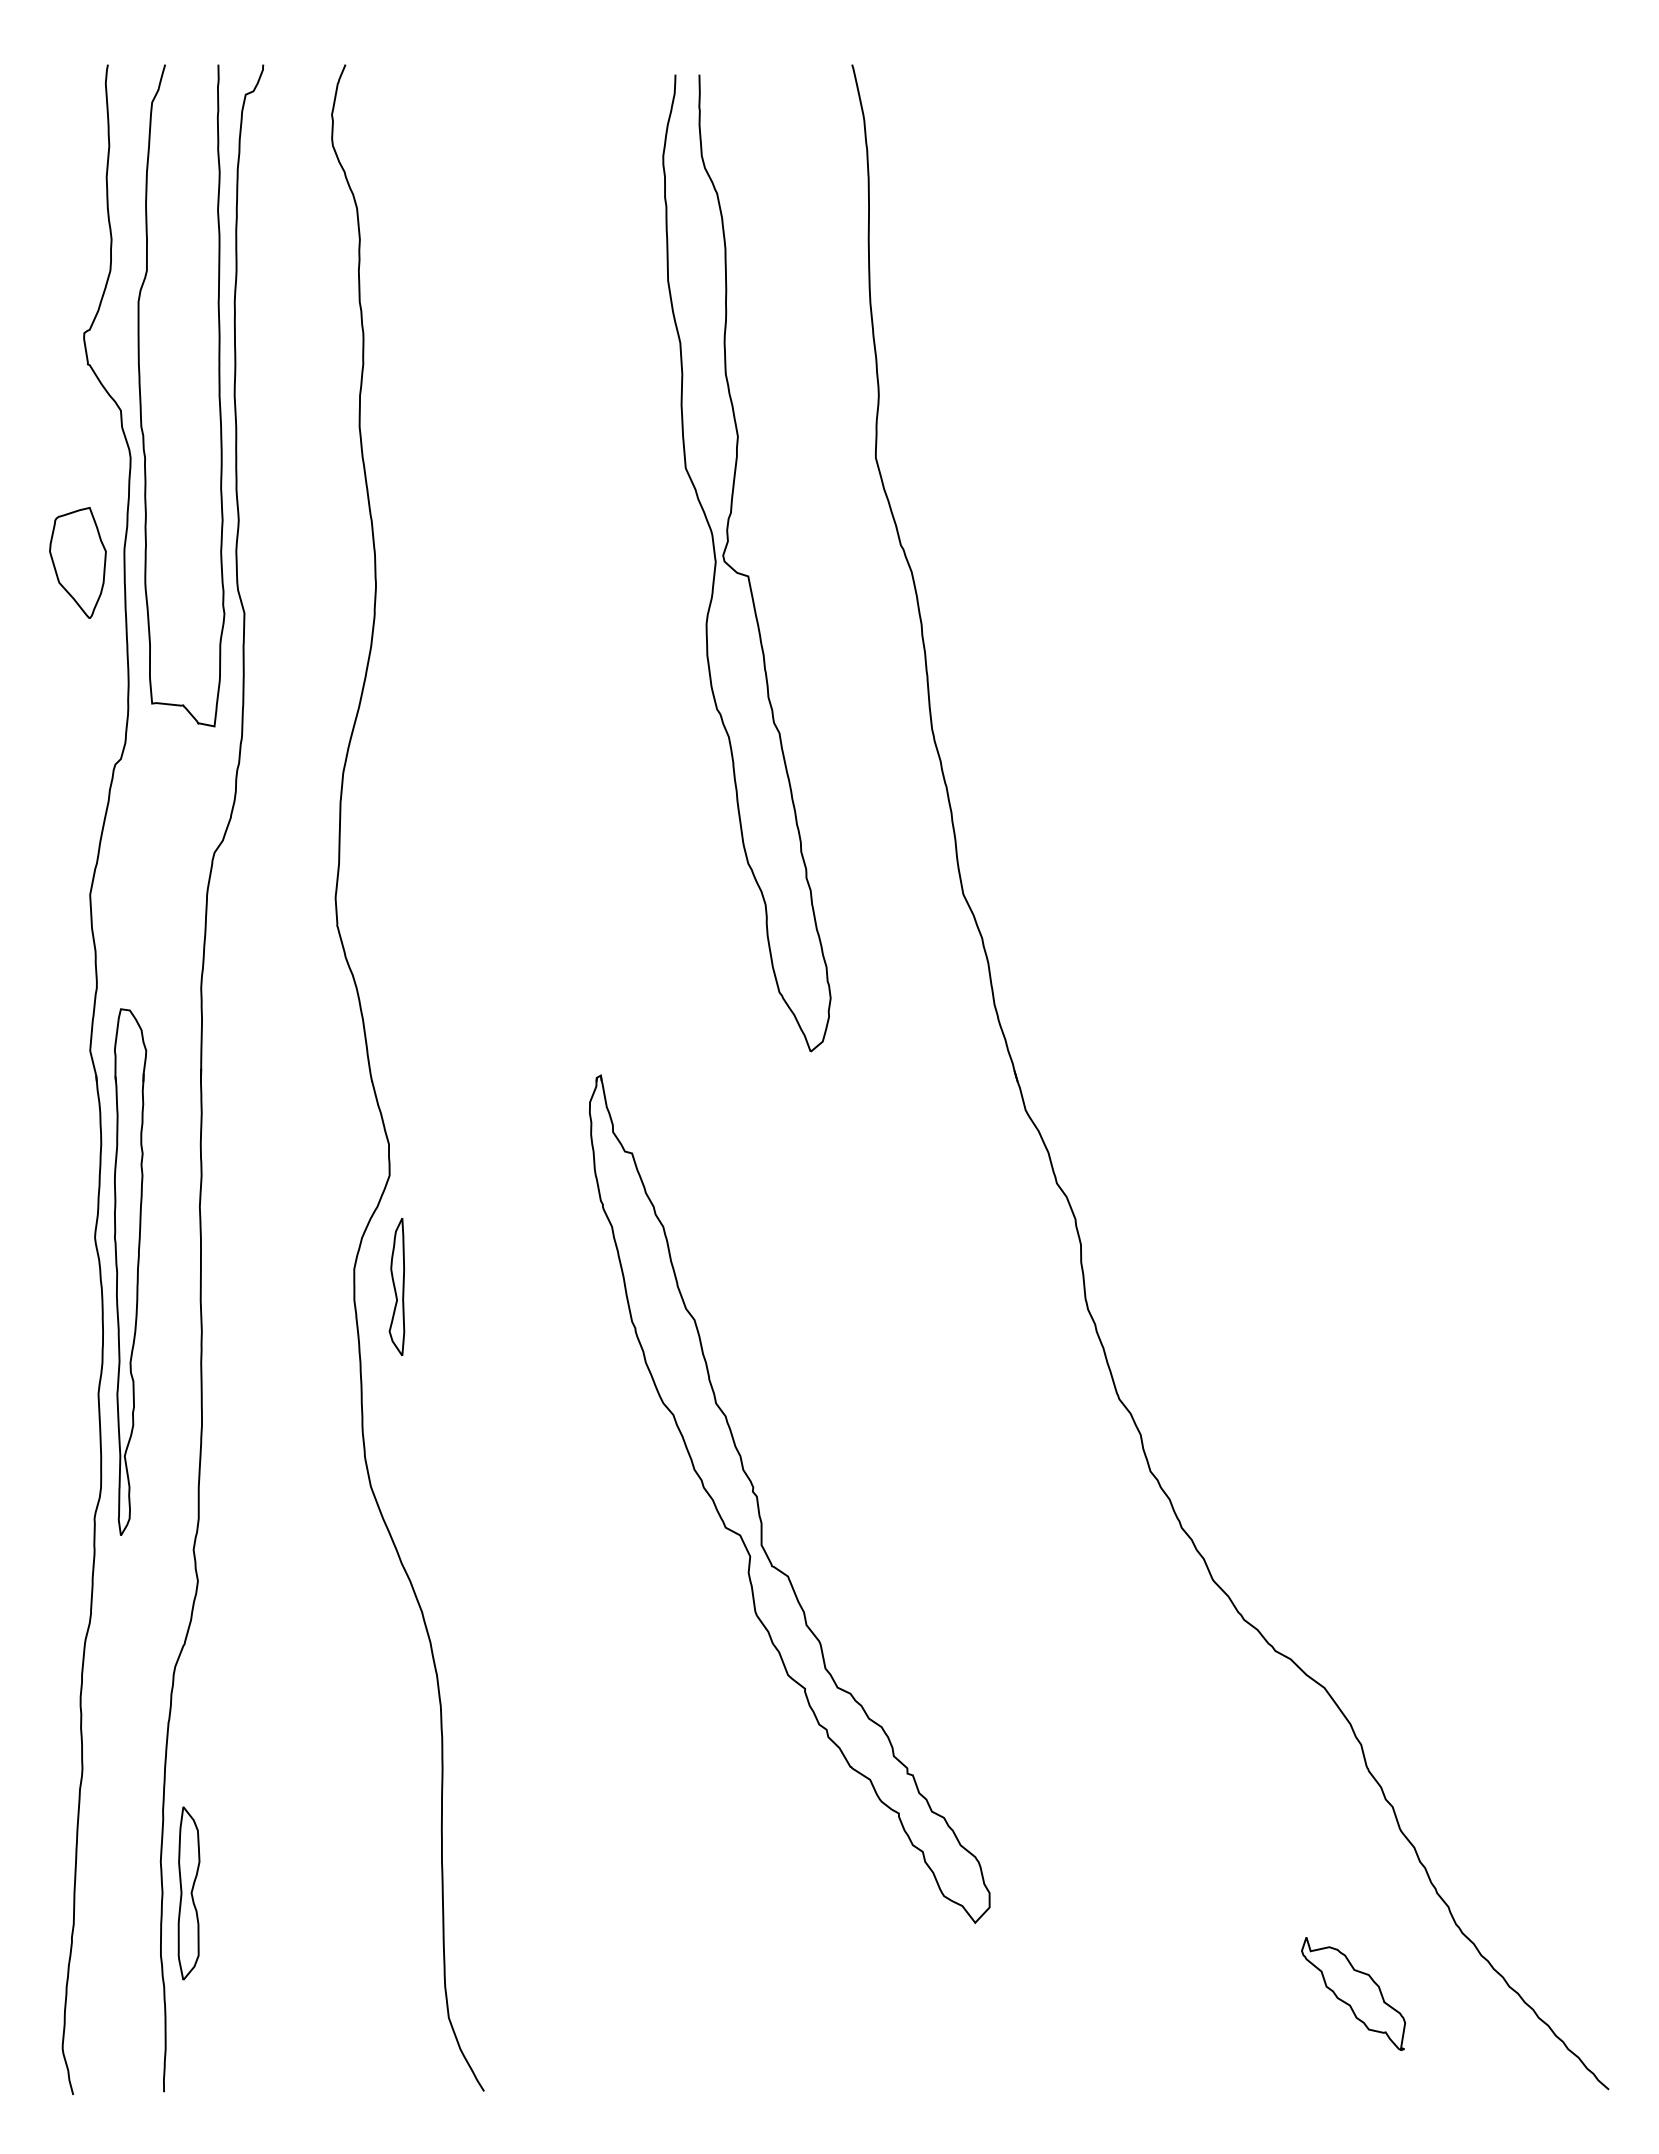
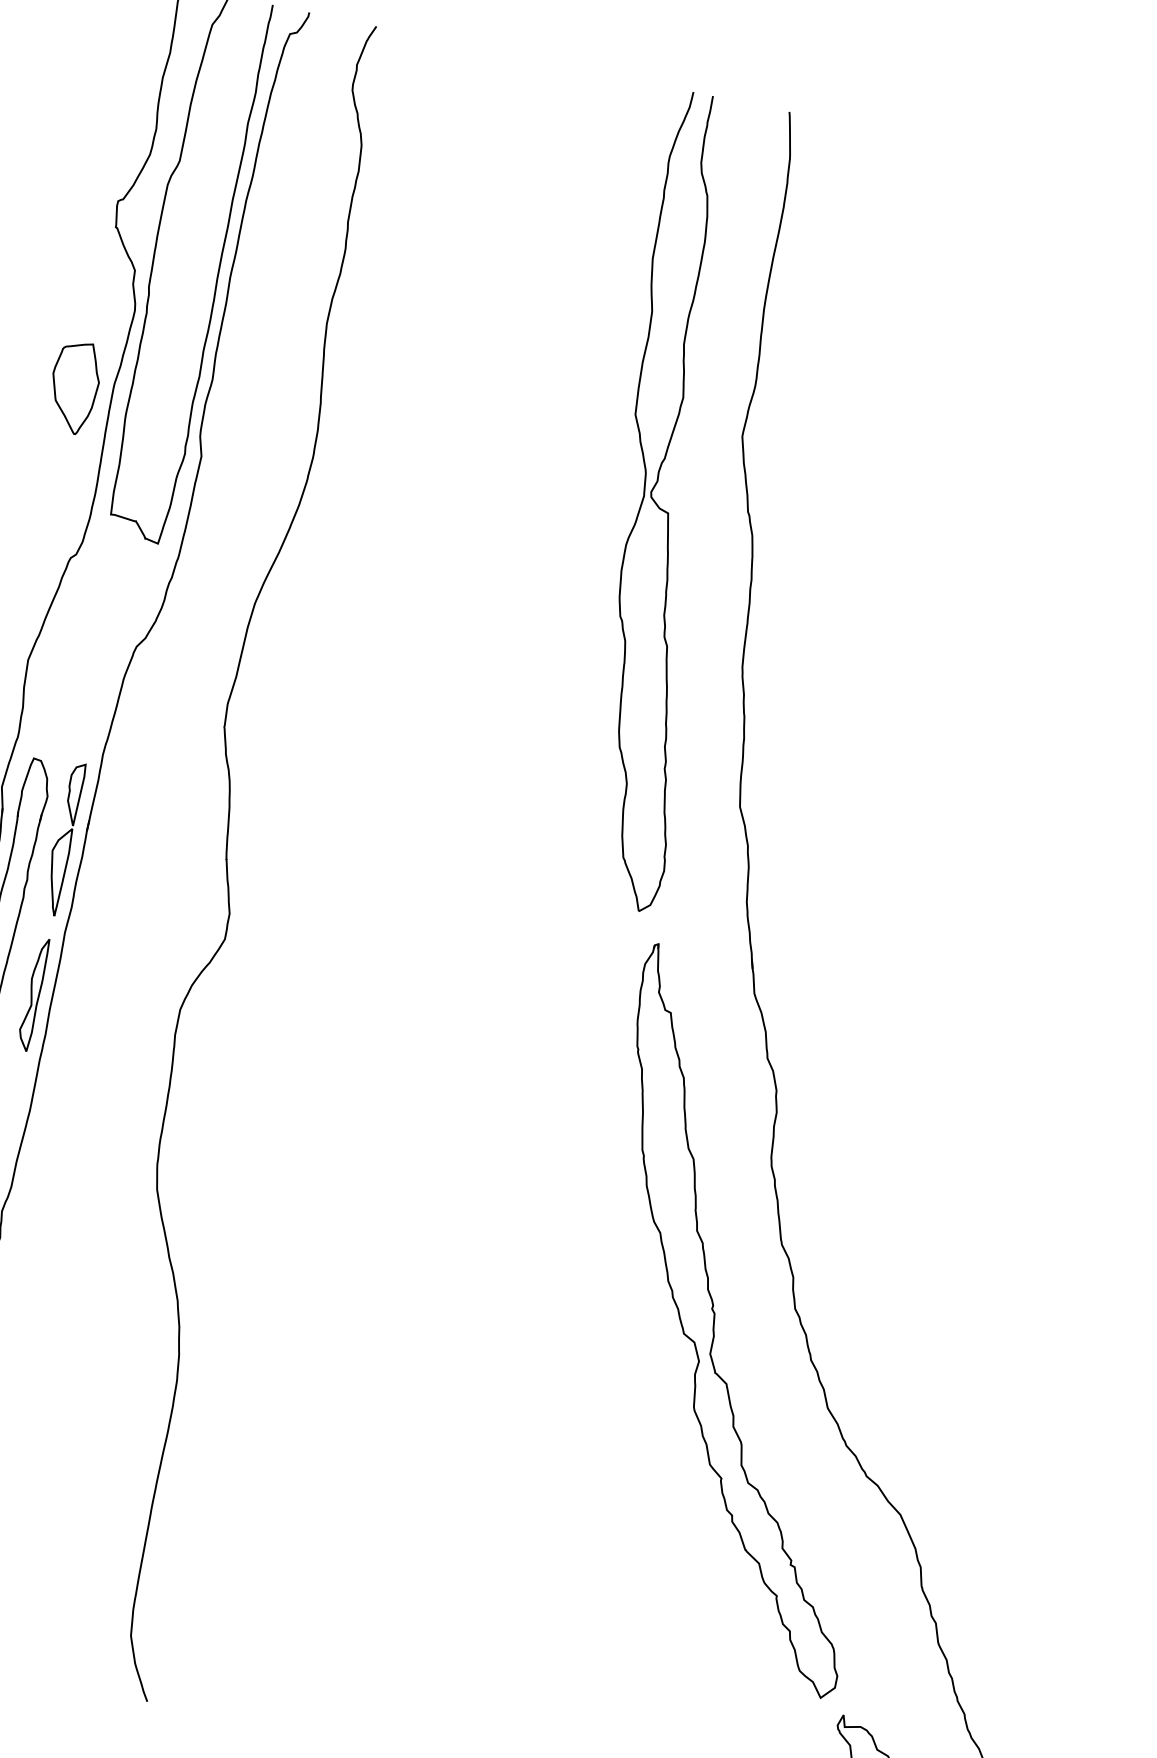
part: (743, 573) -> (664, 510), moved
part: (175, 1095) -> (63, 837), added
part: (396, 1287) -> (33, 994), moved
part: (758, 1498) -> (715, 1315), moved

